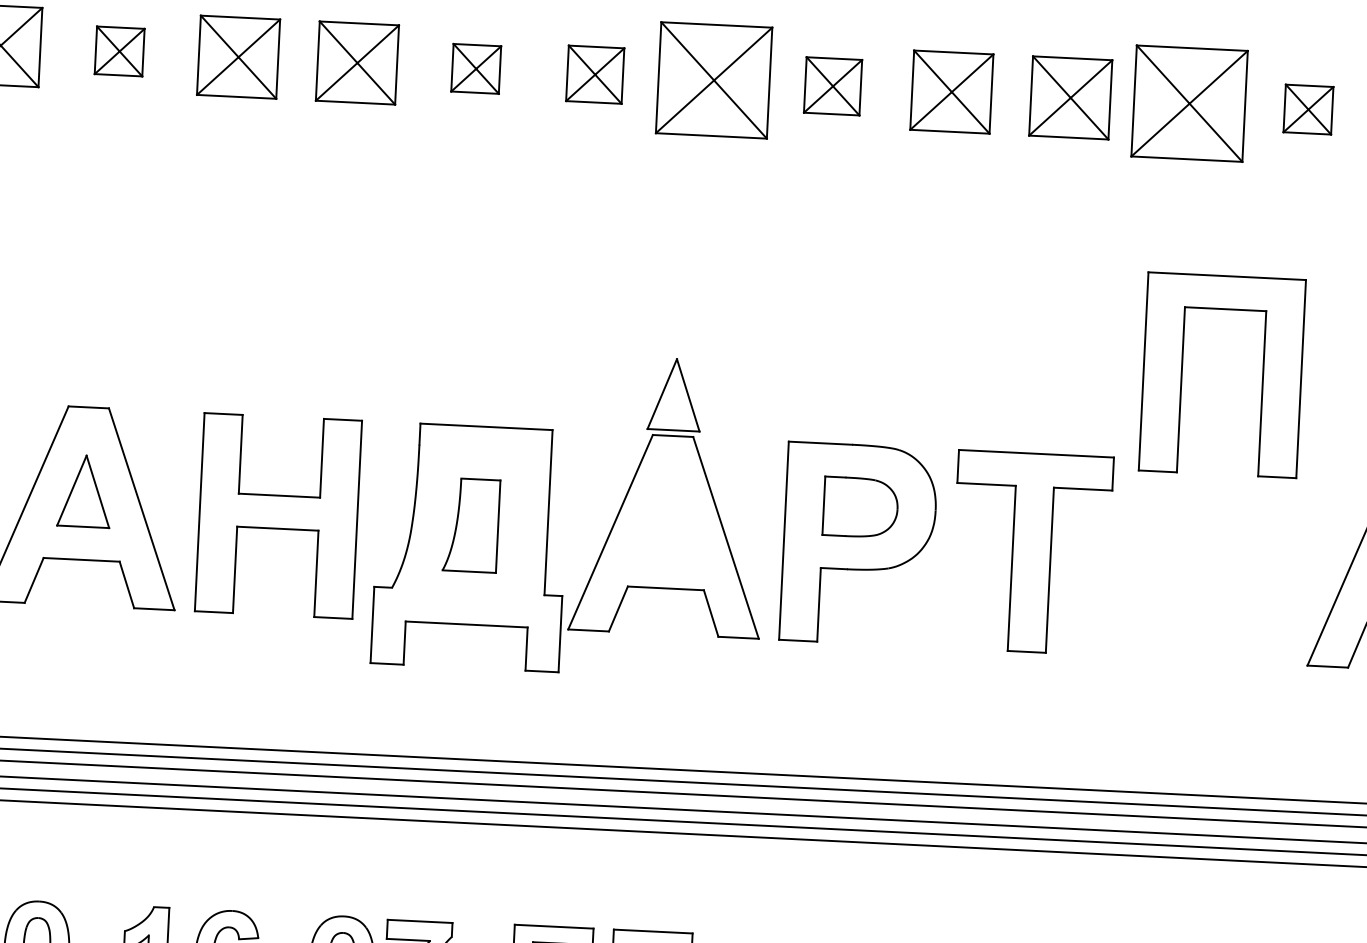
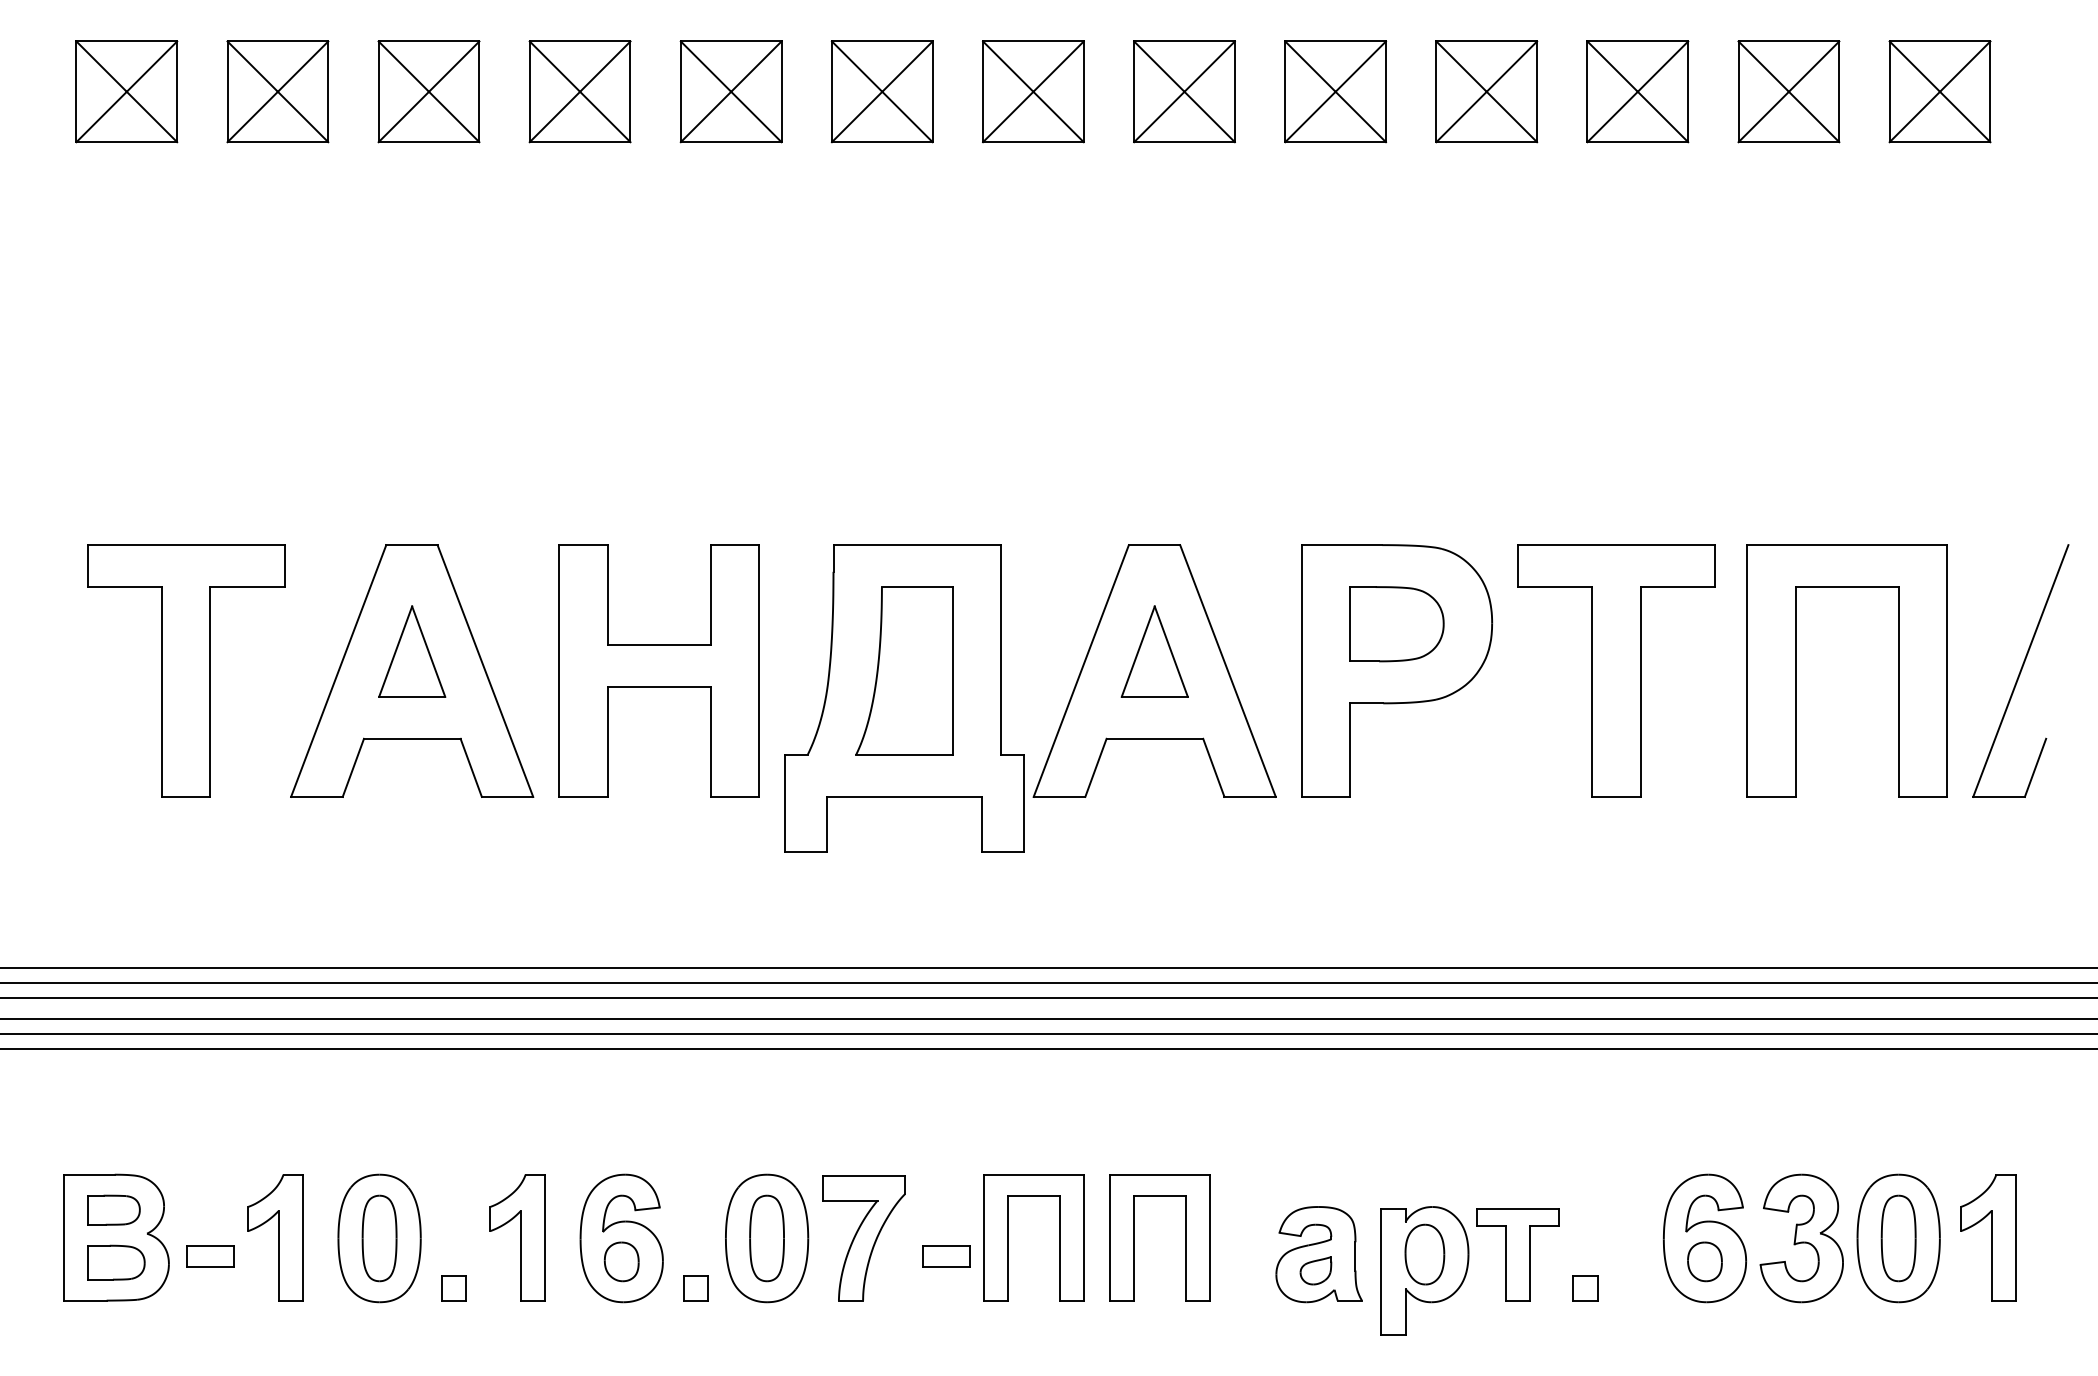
part: (119, 51) -> (428, 91), size x1.67
part: (475, 68) -> (881, 91), size x1.67
part: (595, 74) -> (1033, 91), size x1.43
part: (714, 80) -> (1184, 91), size x0.71
part: (832, 86) -> (1335, 91), size x1.43
part: (1189, 103) -> (1788, 91), size x0.71
part: (1308, 109) -> (1939, 91), size x1.67
part: (1182, 372) -> (1796, 670), moved
part: (675, 394) -> (1154, 651), moved
part: (471, 525) -> (904, 670), size x1.43

